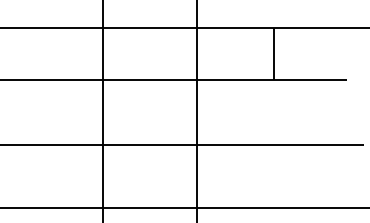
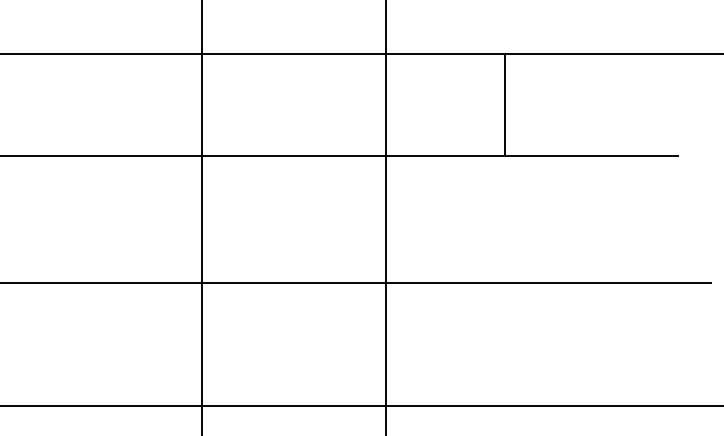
line: (273, 53) -> (503, 104), moved

